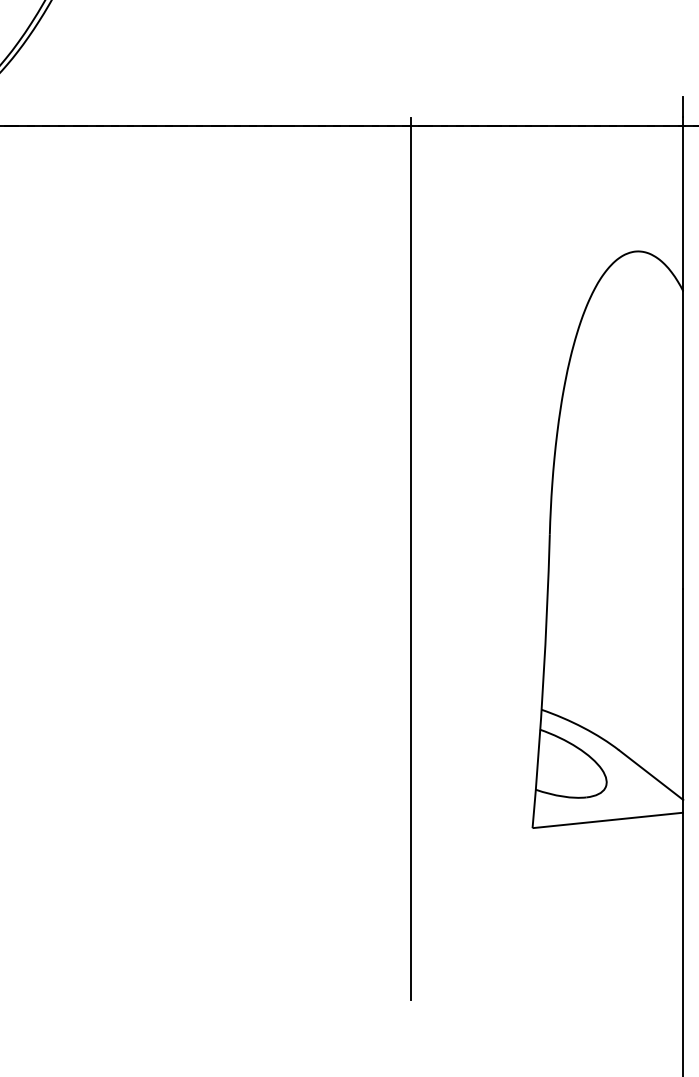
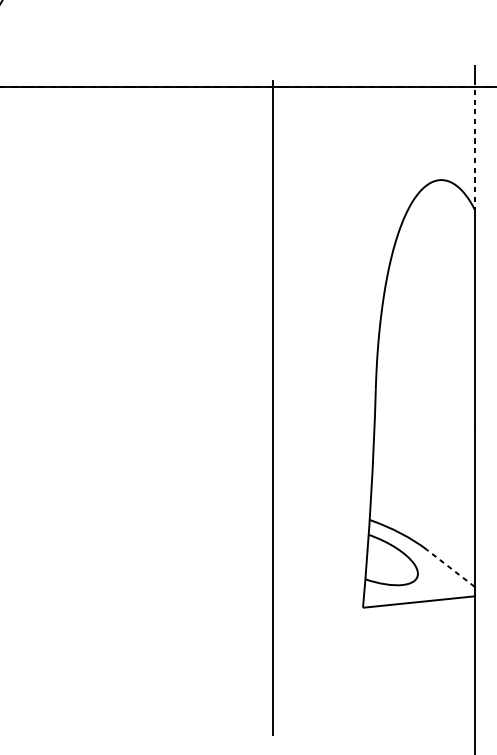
line: (683, 204) -> (474, 145), solid -> dashed
line: (651, 775) -> (451, 568), solid -> dashed

